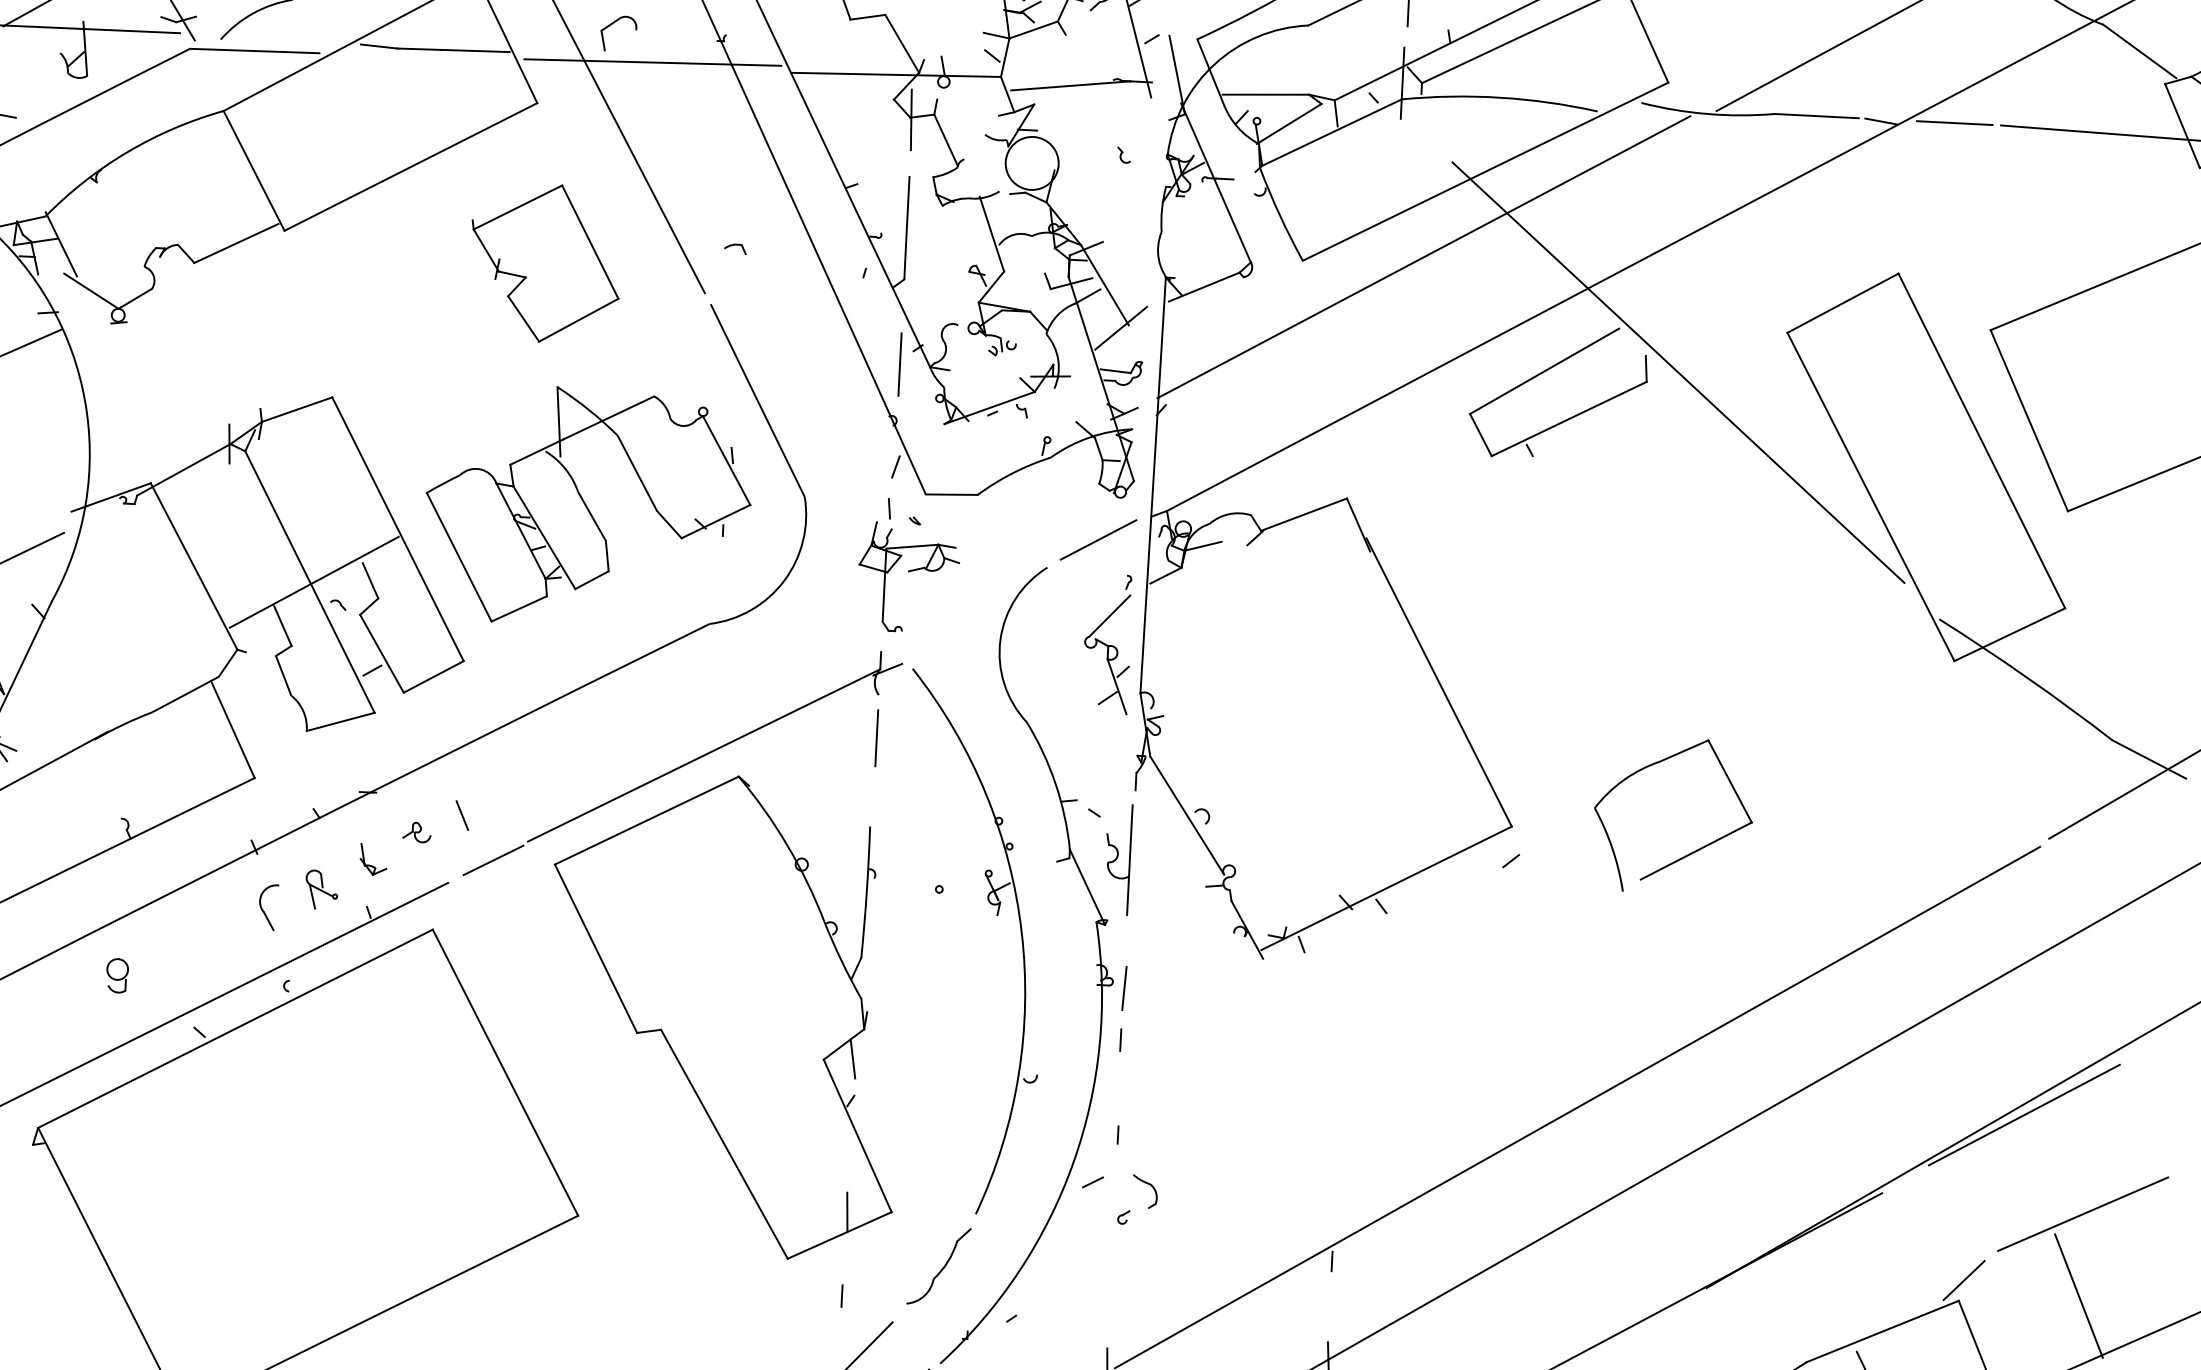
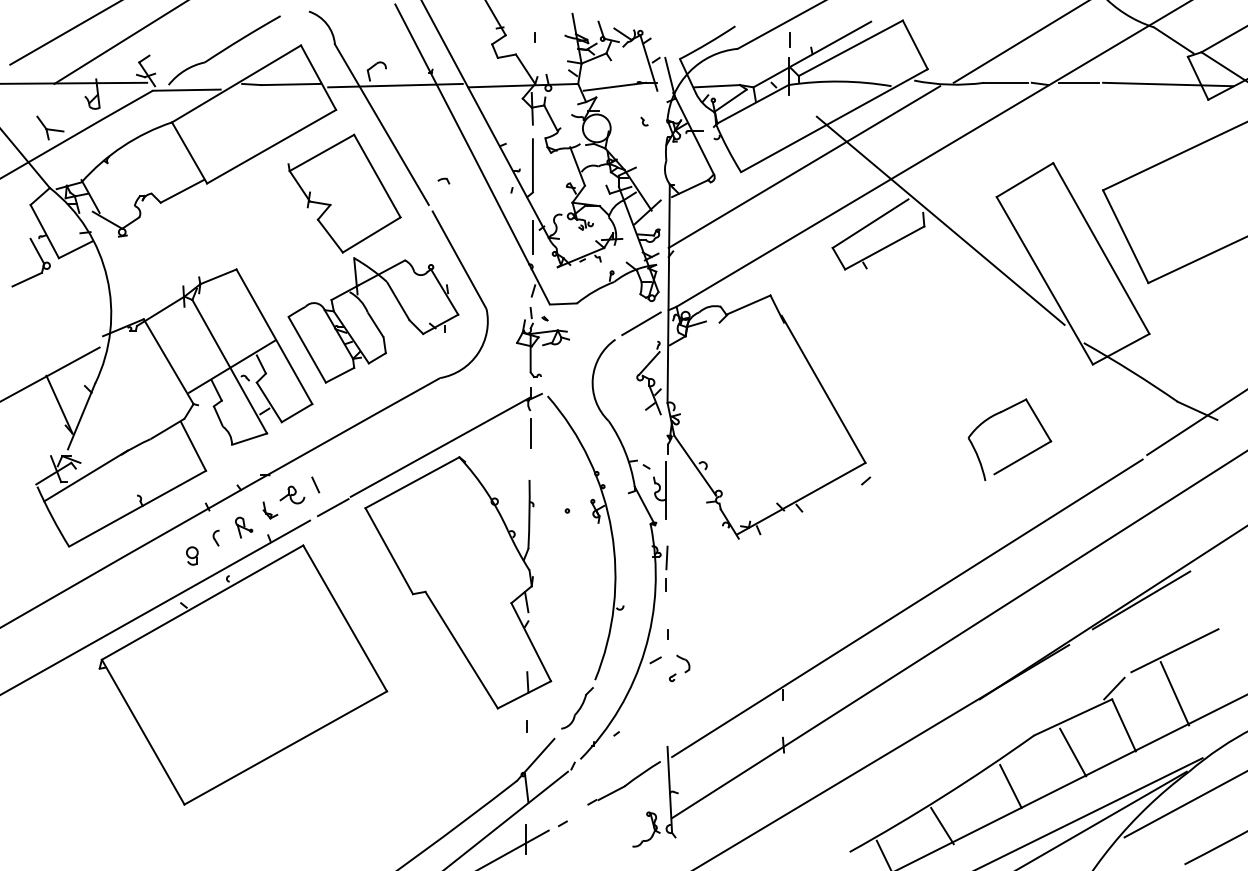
part: (545, 263) -> (344, 193), size x1.43
part: (417, 831) -> (292, 494), size x1.67
part: (1695, 848) -> (1022, 456), moved
part: (266, 905) -> (215, 537), size x0.62
part: (117, 974) -> (192, 555), moved

